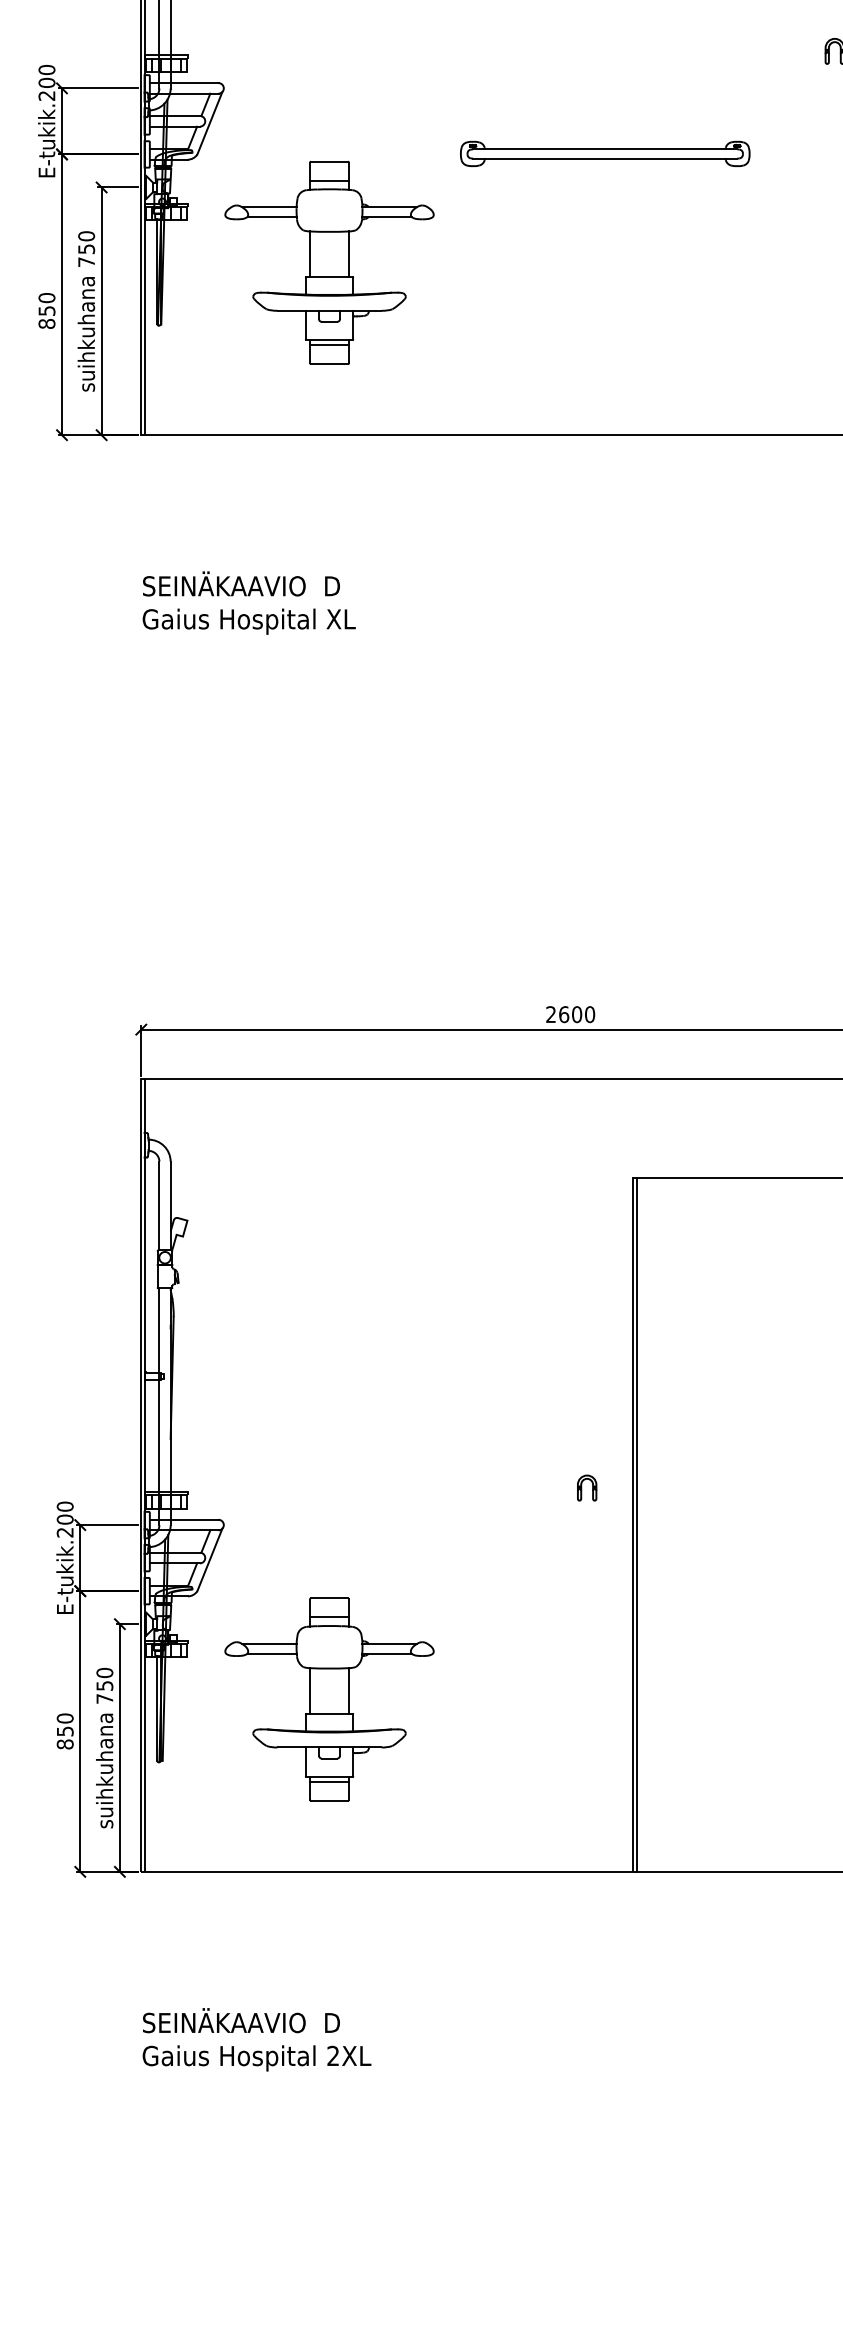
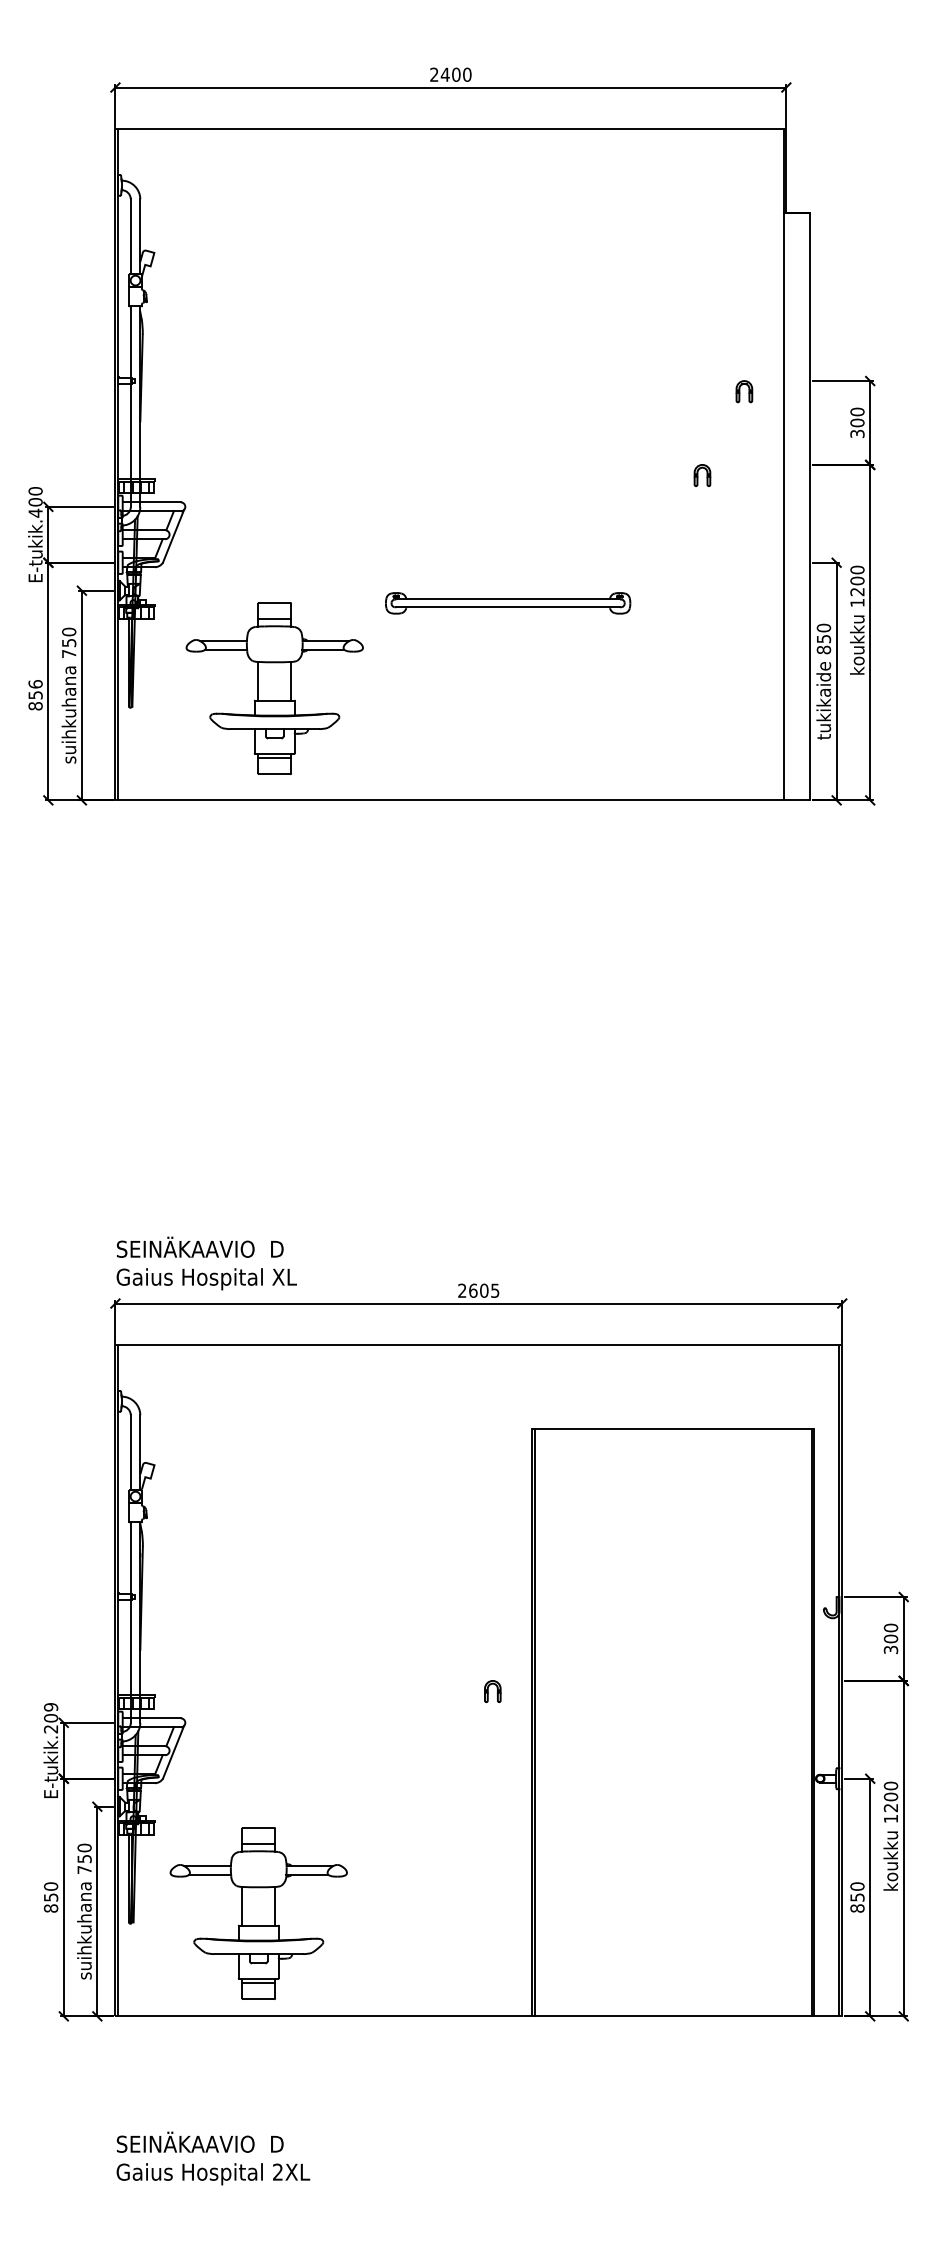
text: (46, 95) -> (35, 512), E-tukik.200 -> E-tukik.400
part: (605, 154) -> (508, 603), moved
part: (329, 262) -> (274, 688), moved
text: (46, 298) -> (35, 684), 850 -> 856
text: (248, 603) -> (206, 1263), moved
text: (590, 1014) -> (495, 1290), 2600 -> 2605
text: (65, 1506) -> (51, 1707), E-tukik.200 -> E-tukik.209
part: (329, 1699) -> (258, 1913), moved

